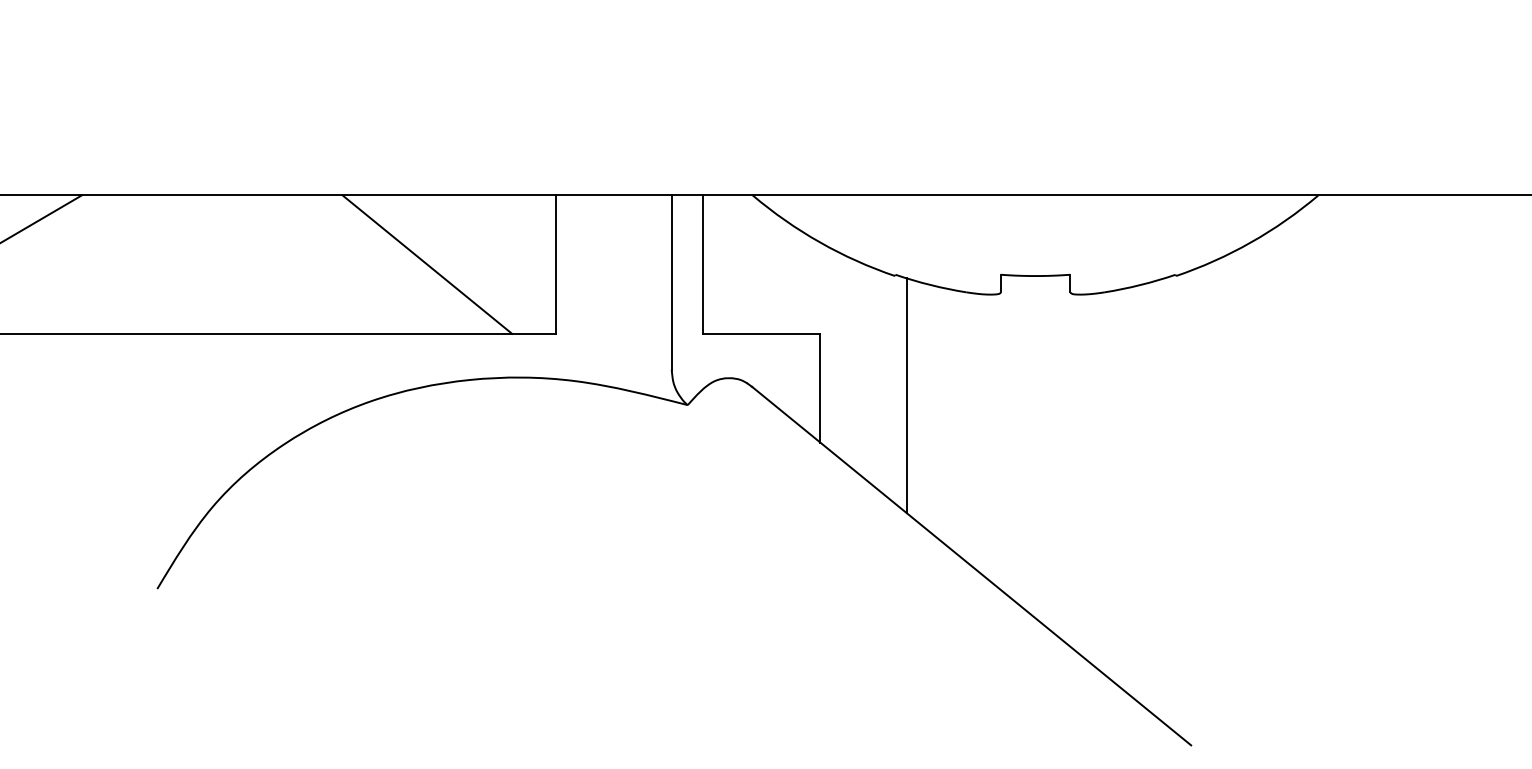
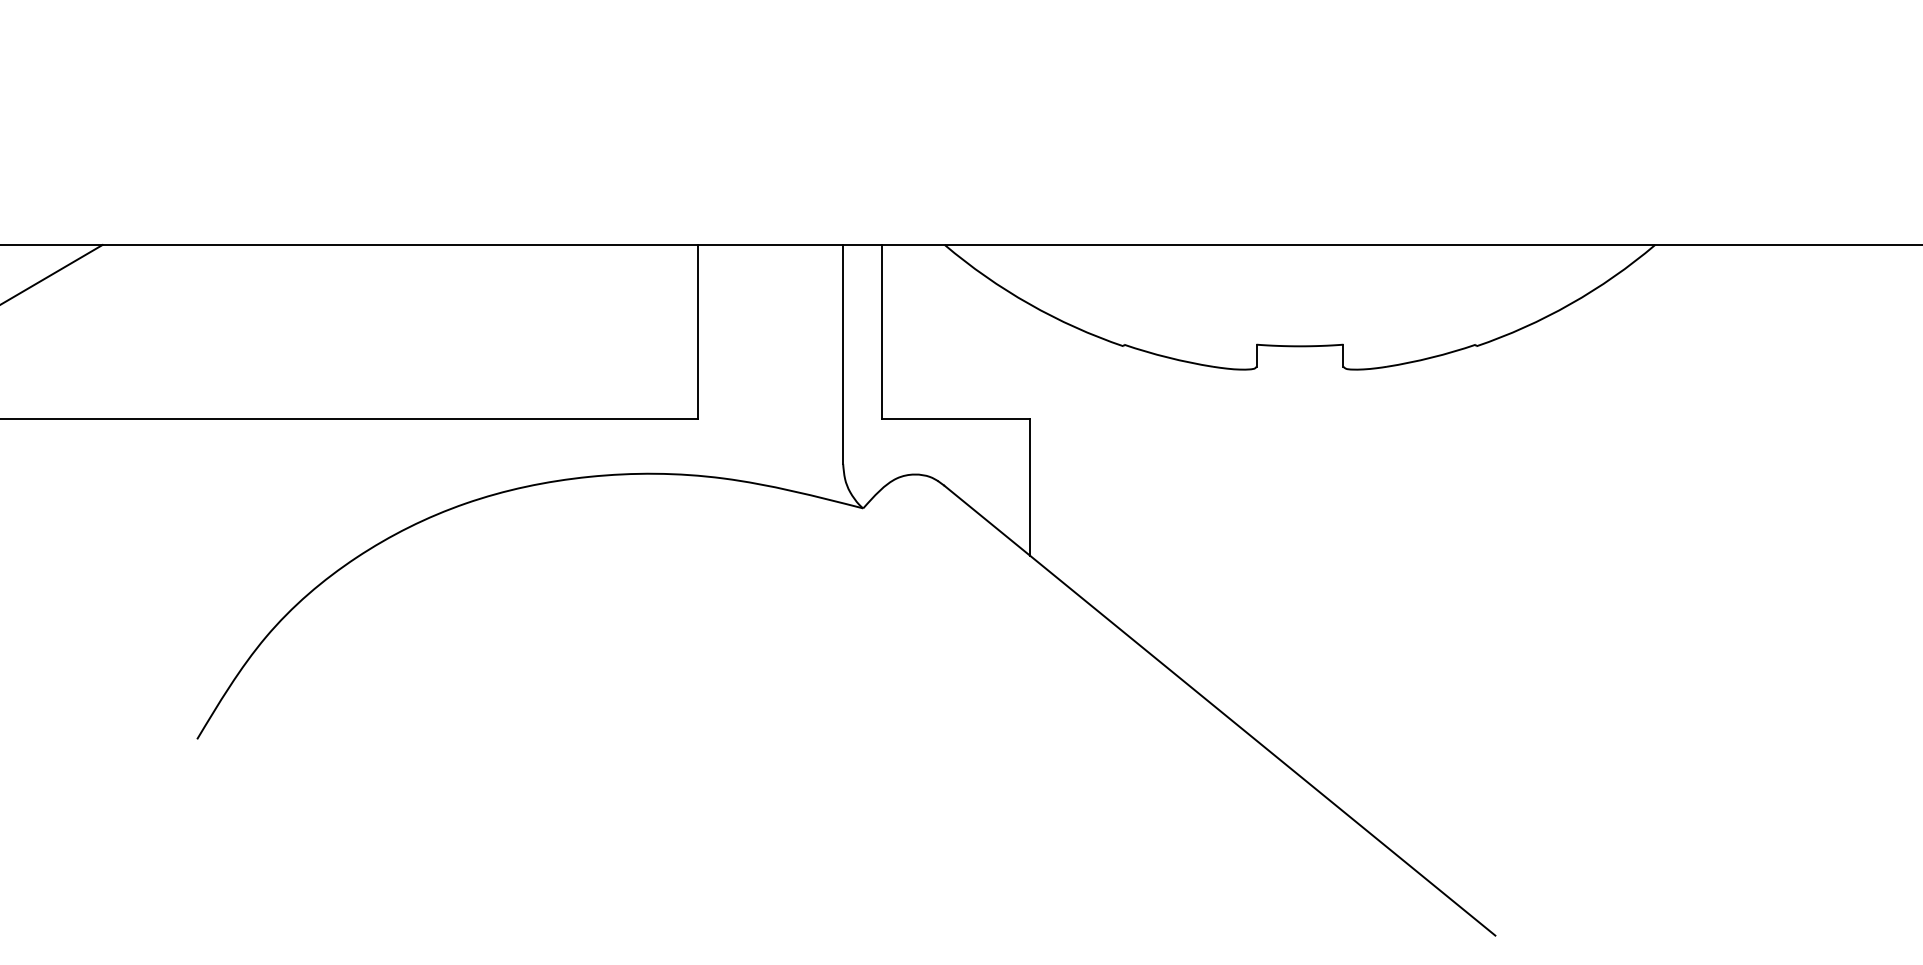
line: (426, 264) -> (535, 331), removed
line: (906, 395) -> (1138, 496), removed

